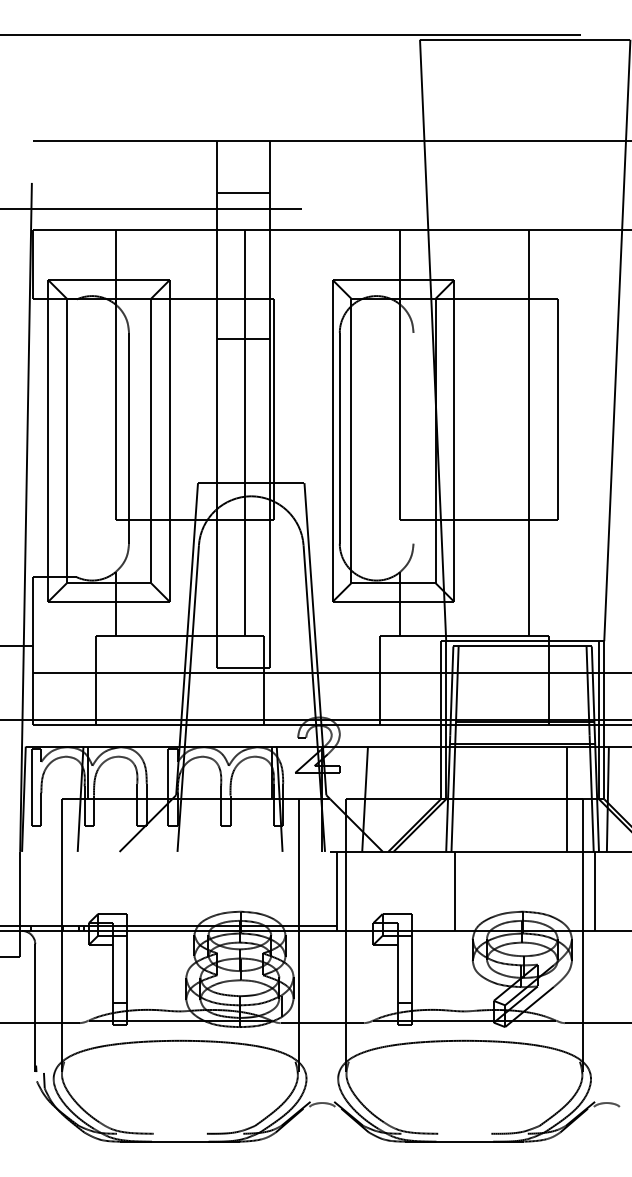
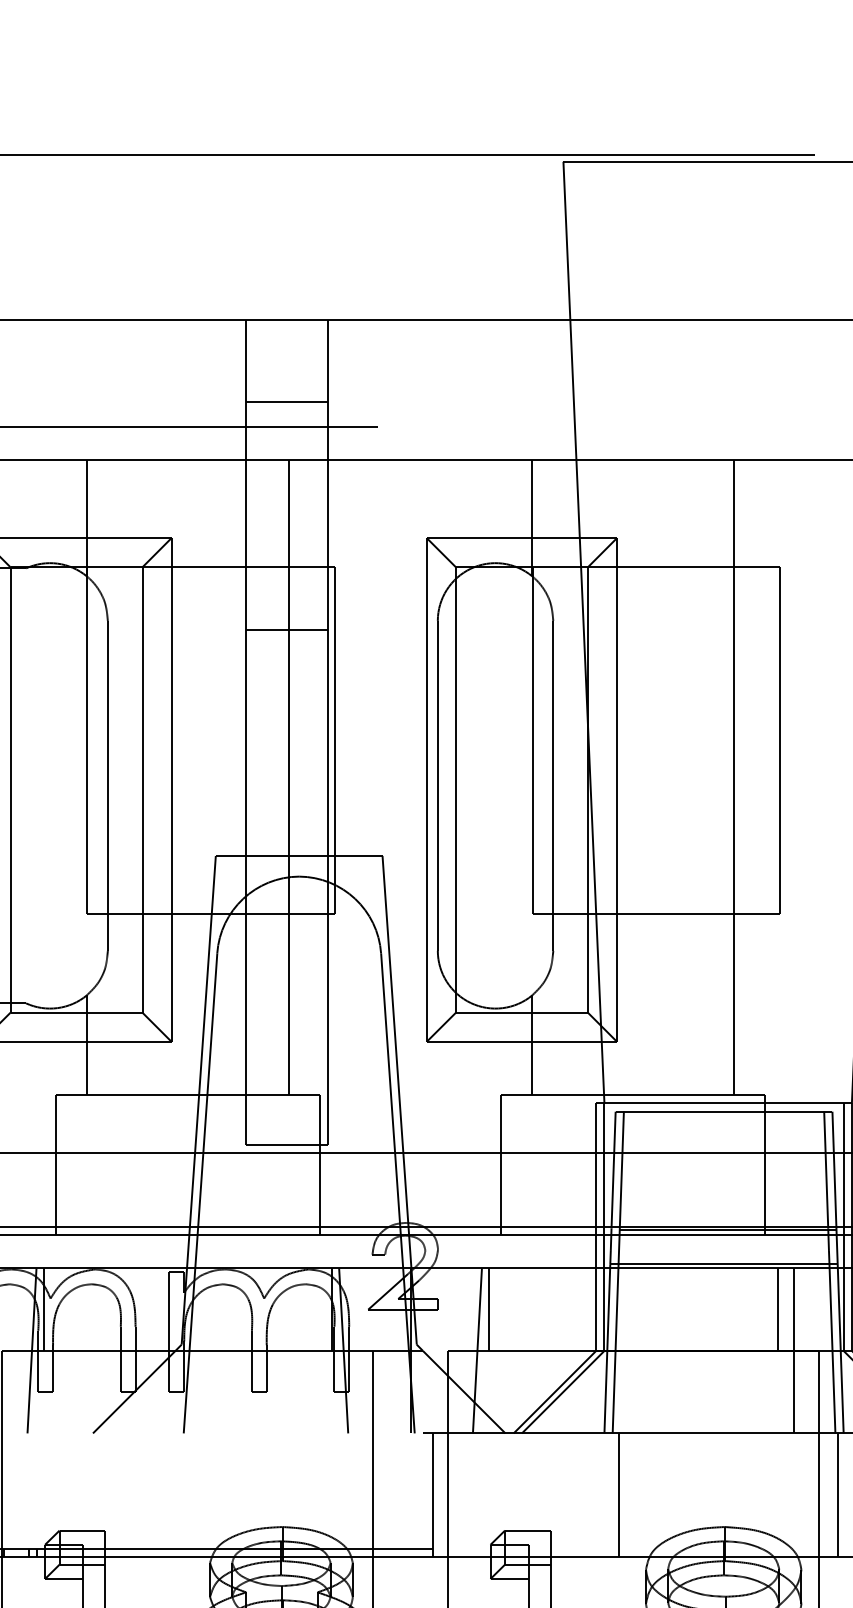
line: (413, 437) -> (553, 784), added
line: (372, 772) -> (489, 1309), added
line: (556, 772) -> (777, 1309), added

